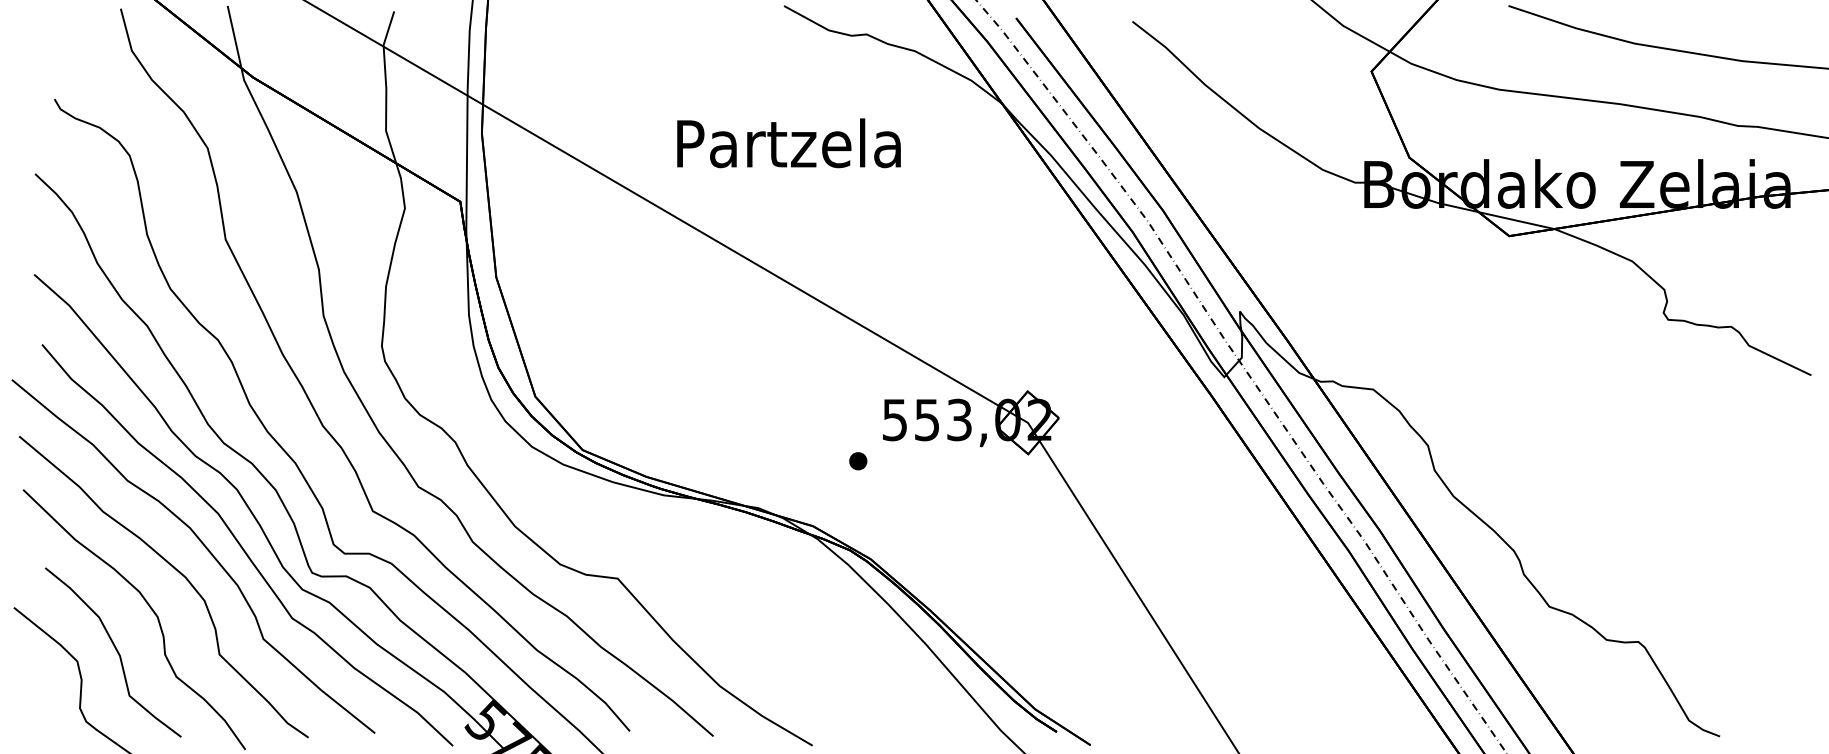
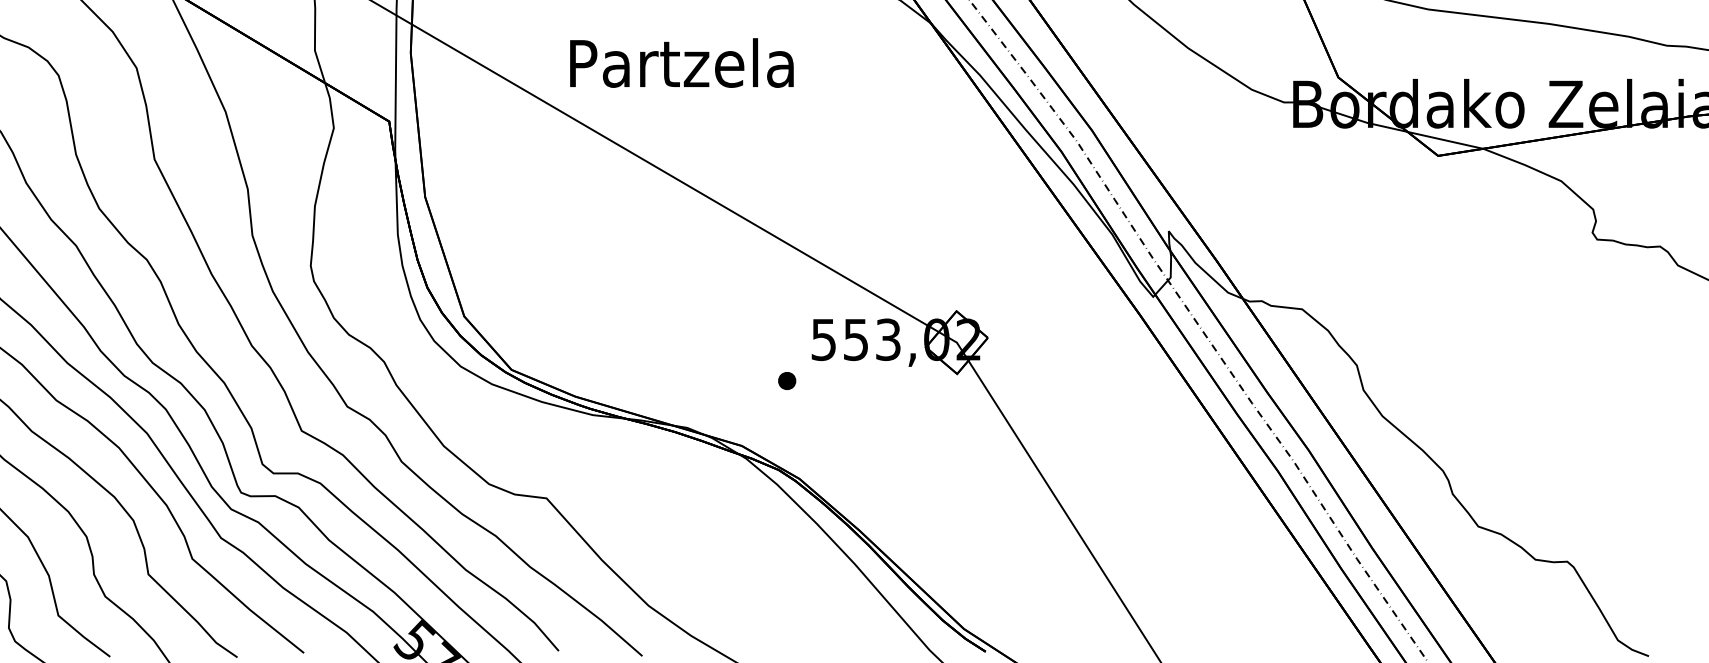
text: (788, 143) -> (681, 63), moved

